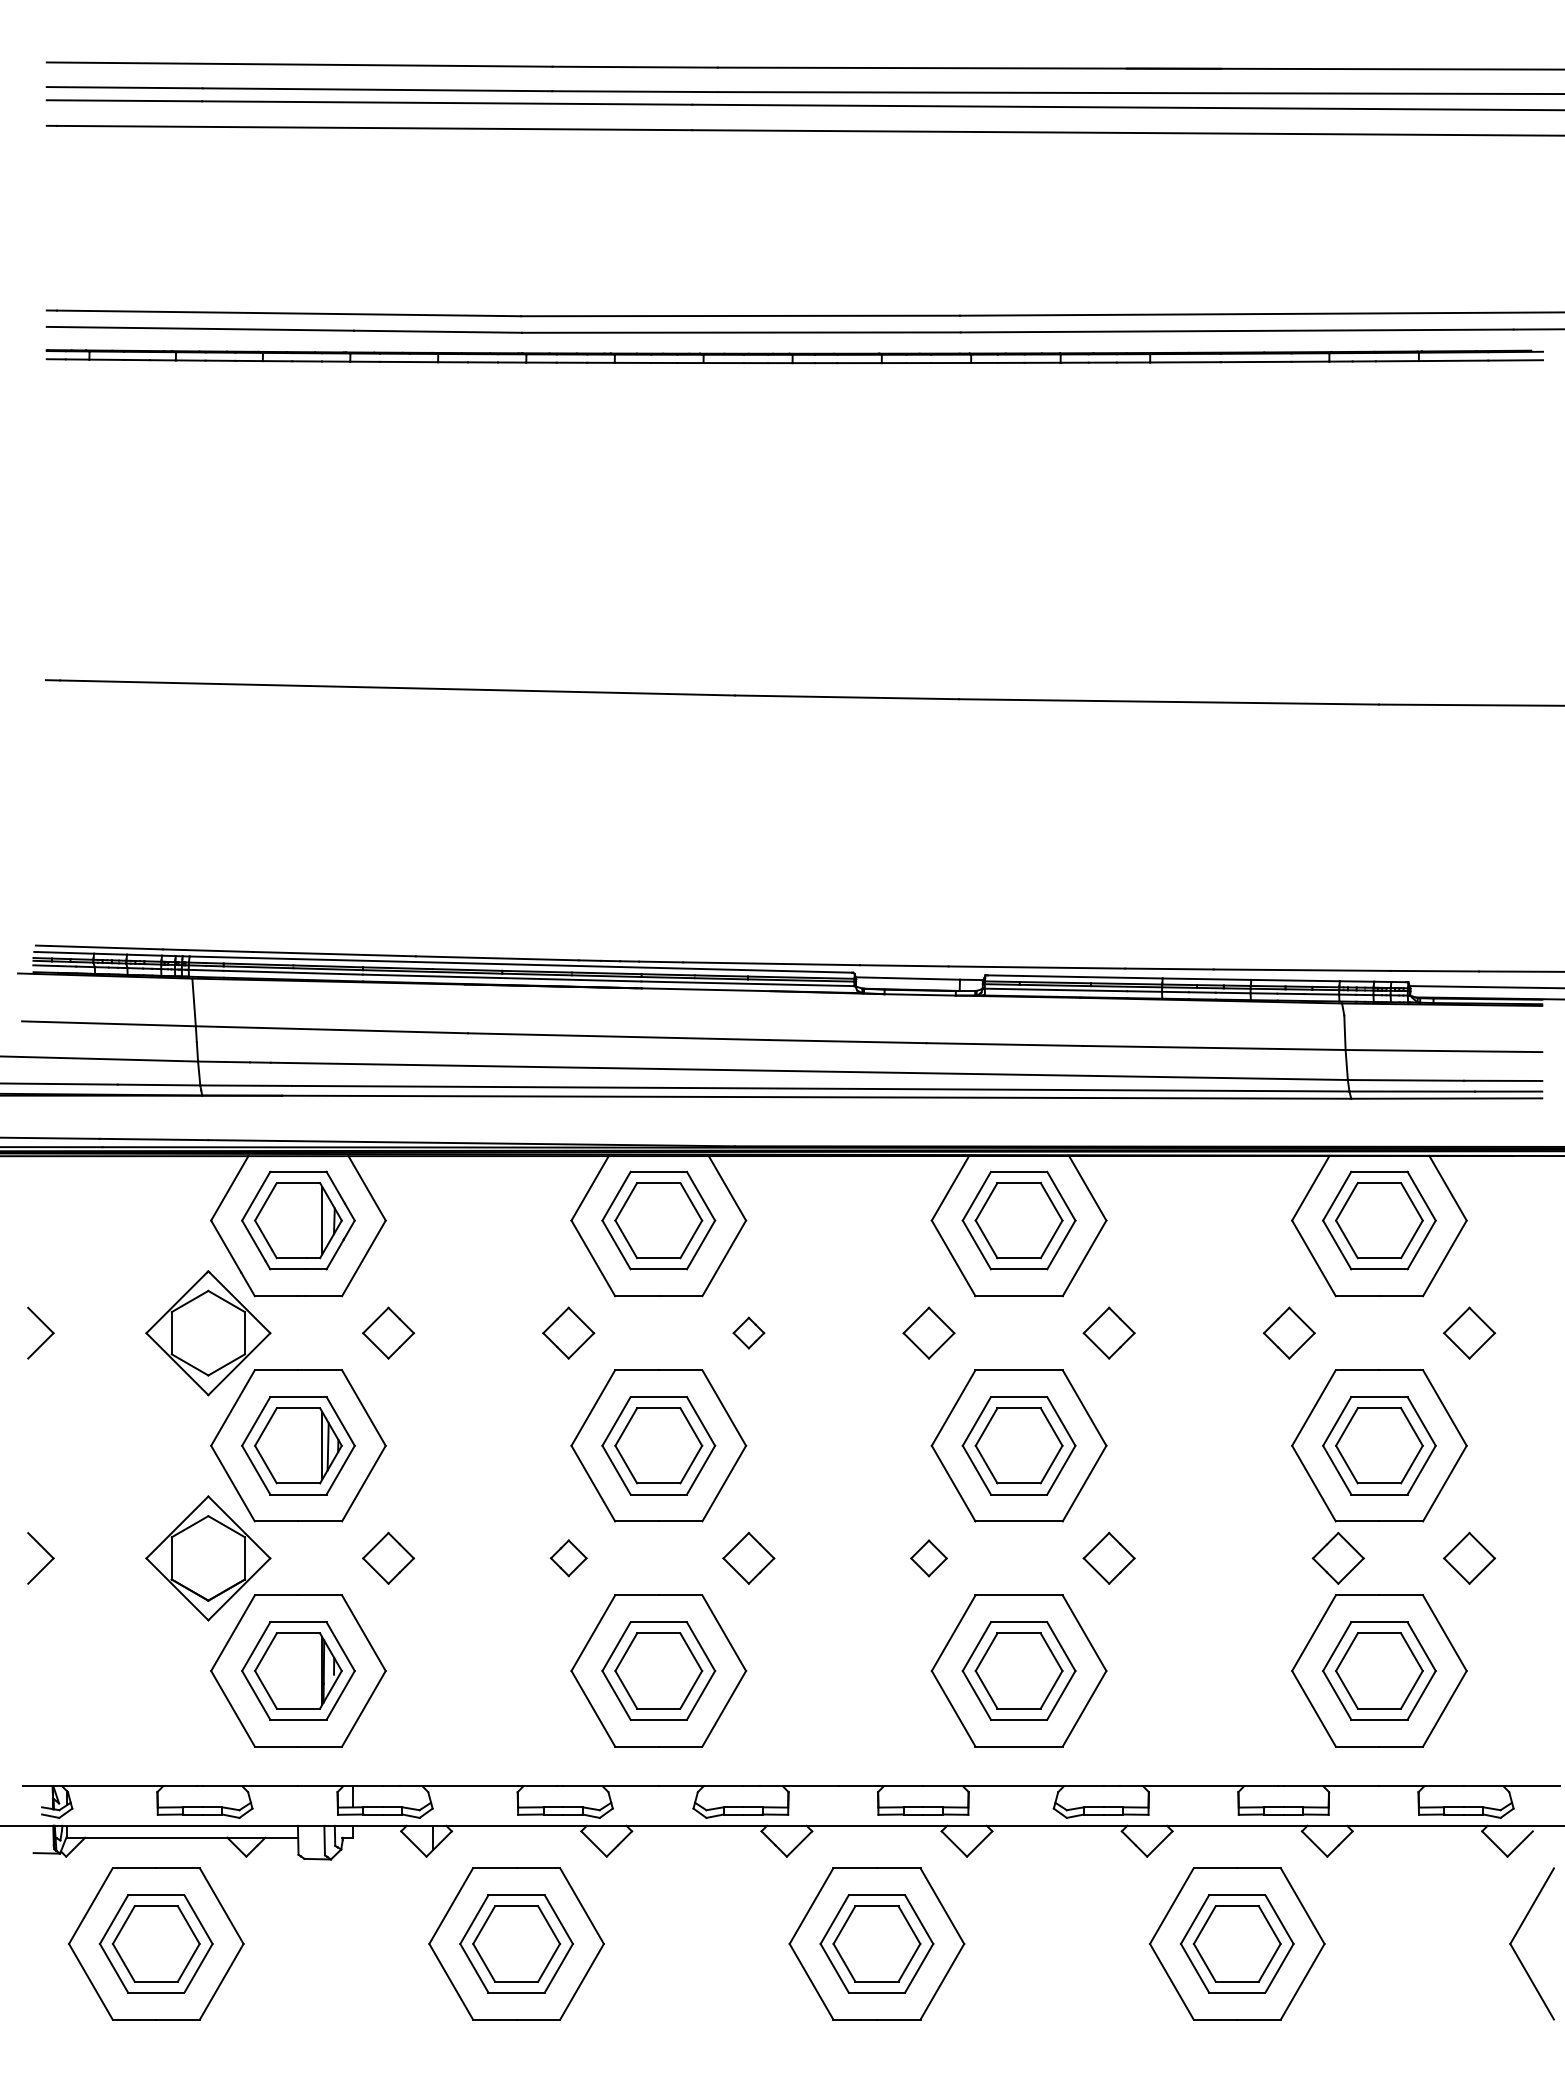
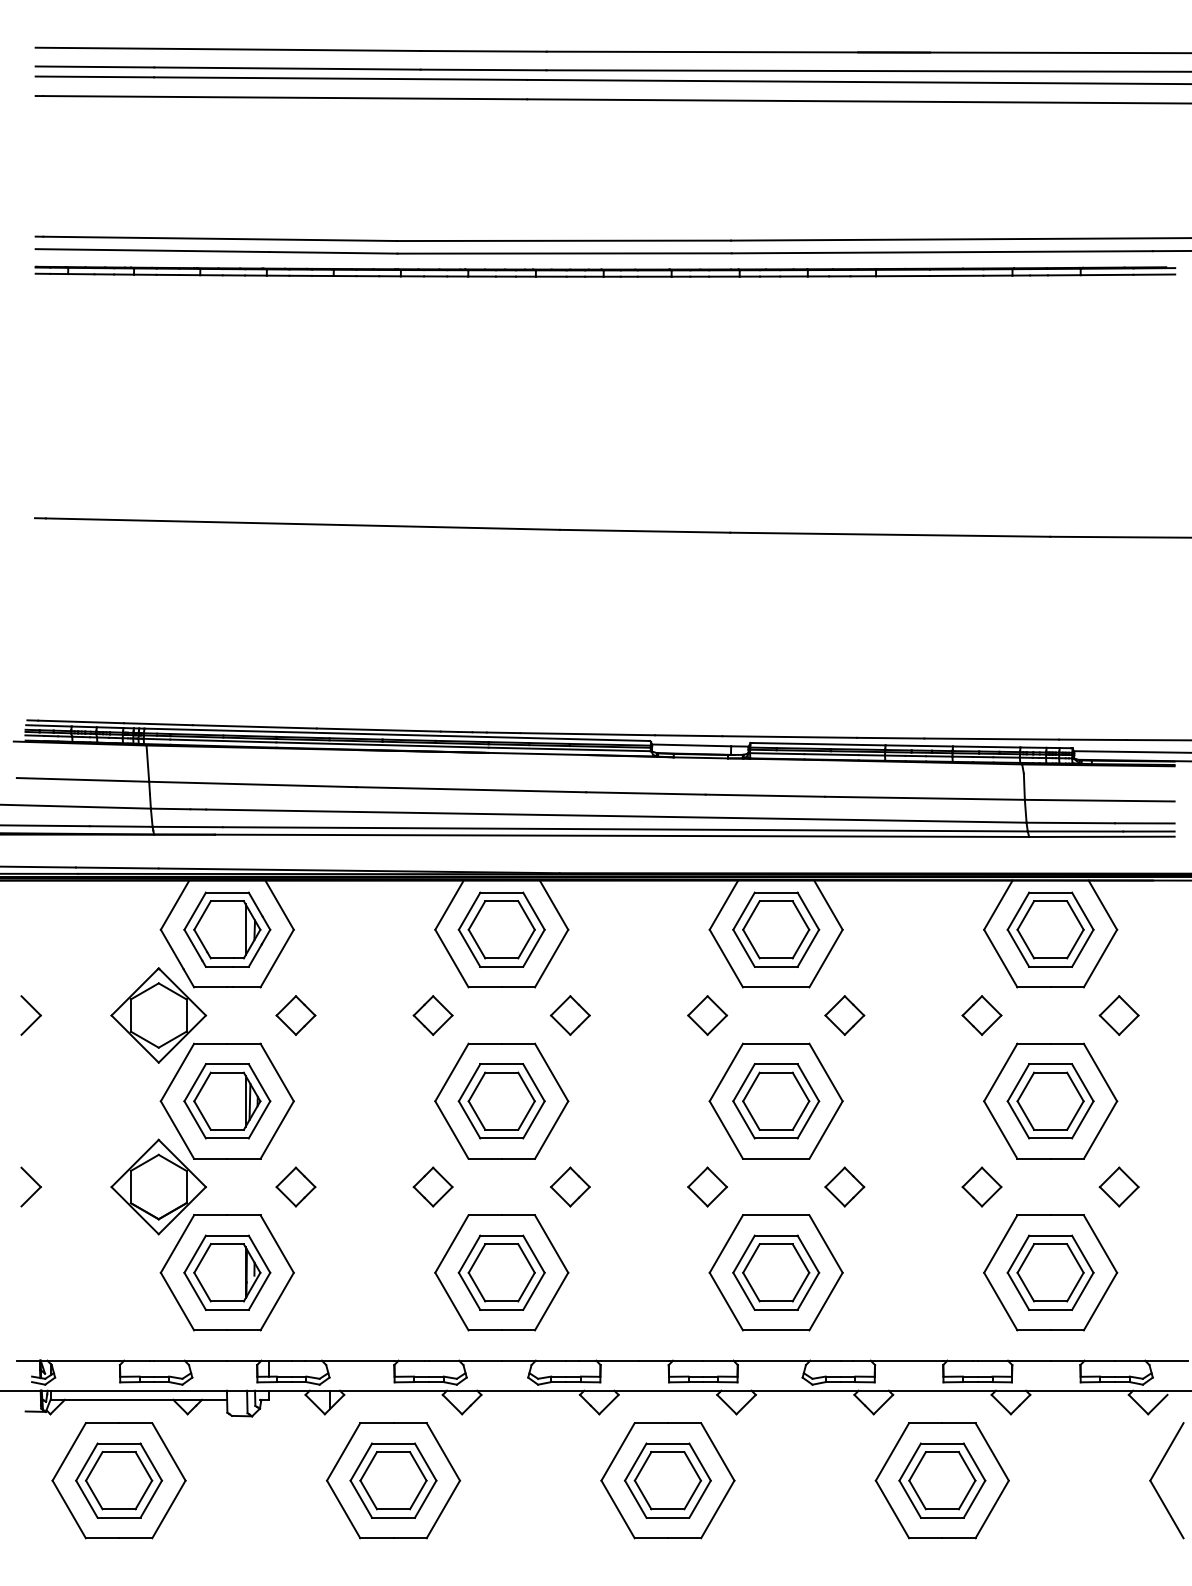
part: (748, 1332) -> (570, 1015), size x1.67
part: (568, 1557) -> (433, 1186), size x1.43
part: (1337, 1557) -> (981, 1186), moved
part: (928, 1558) -> (707, 1187), size x1.43

